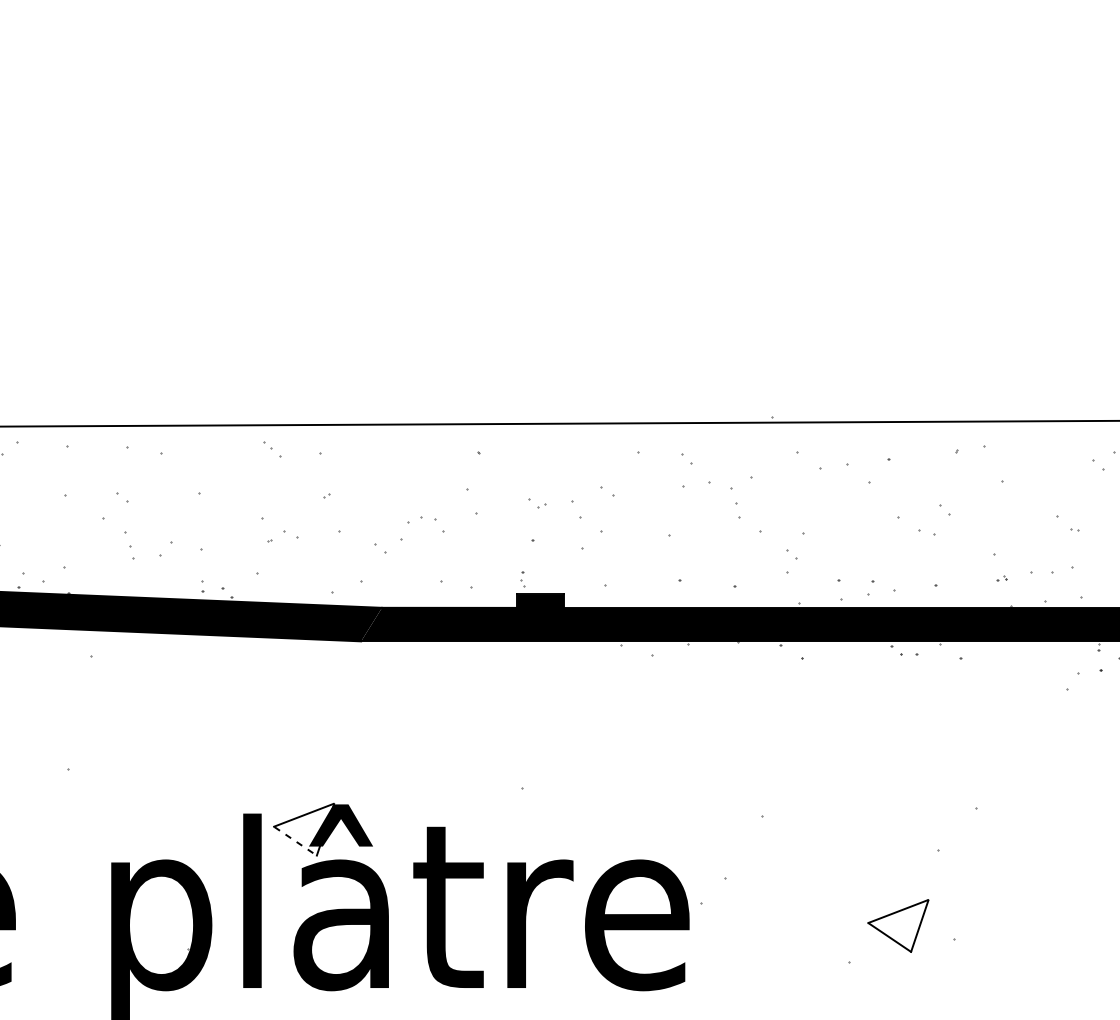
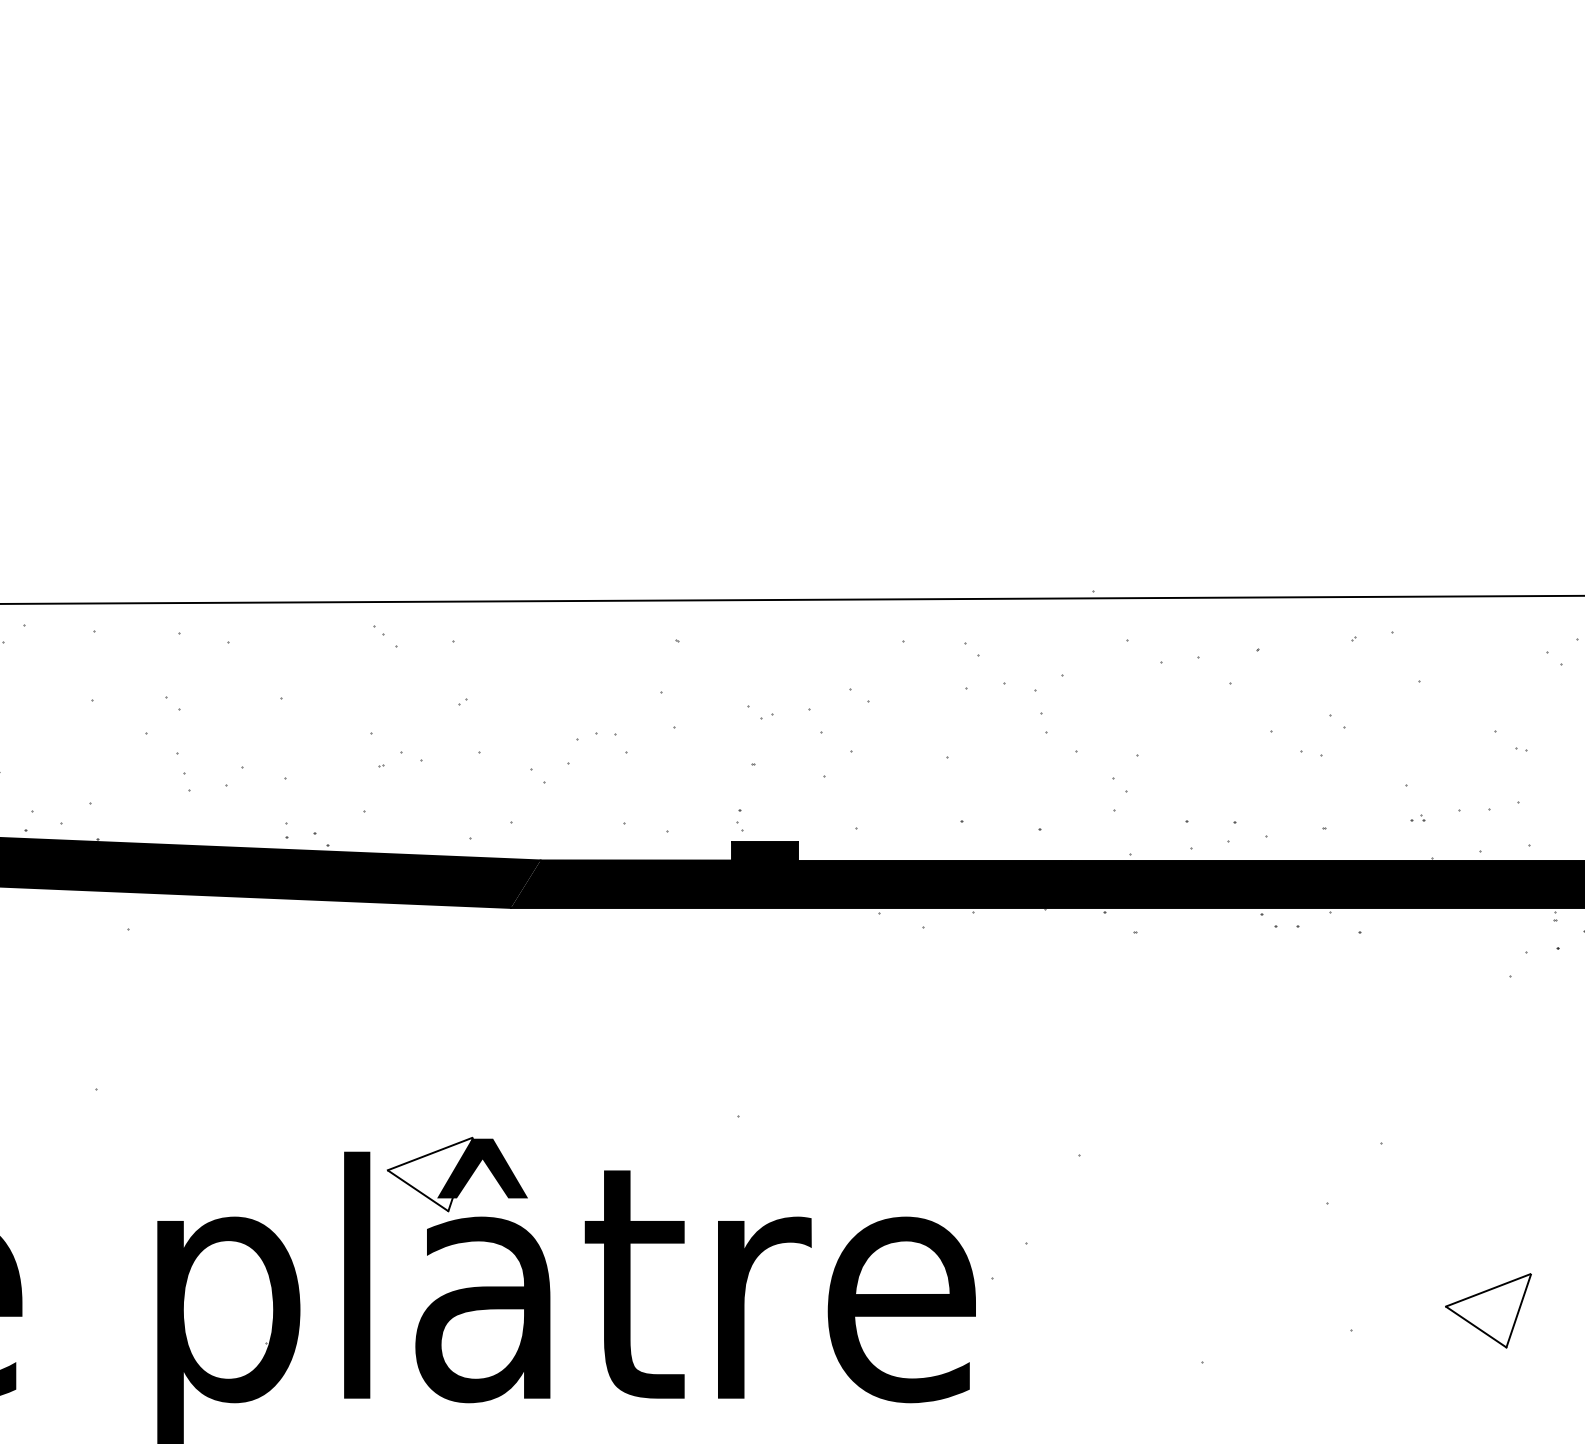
line: (295, 841) -> (418, 1191), dashed -> solid
part: (898, 925) -> (1488, 1310), moved

